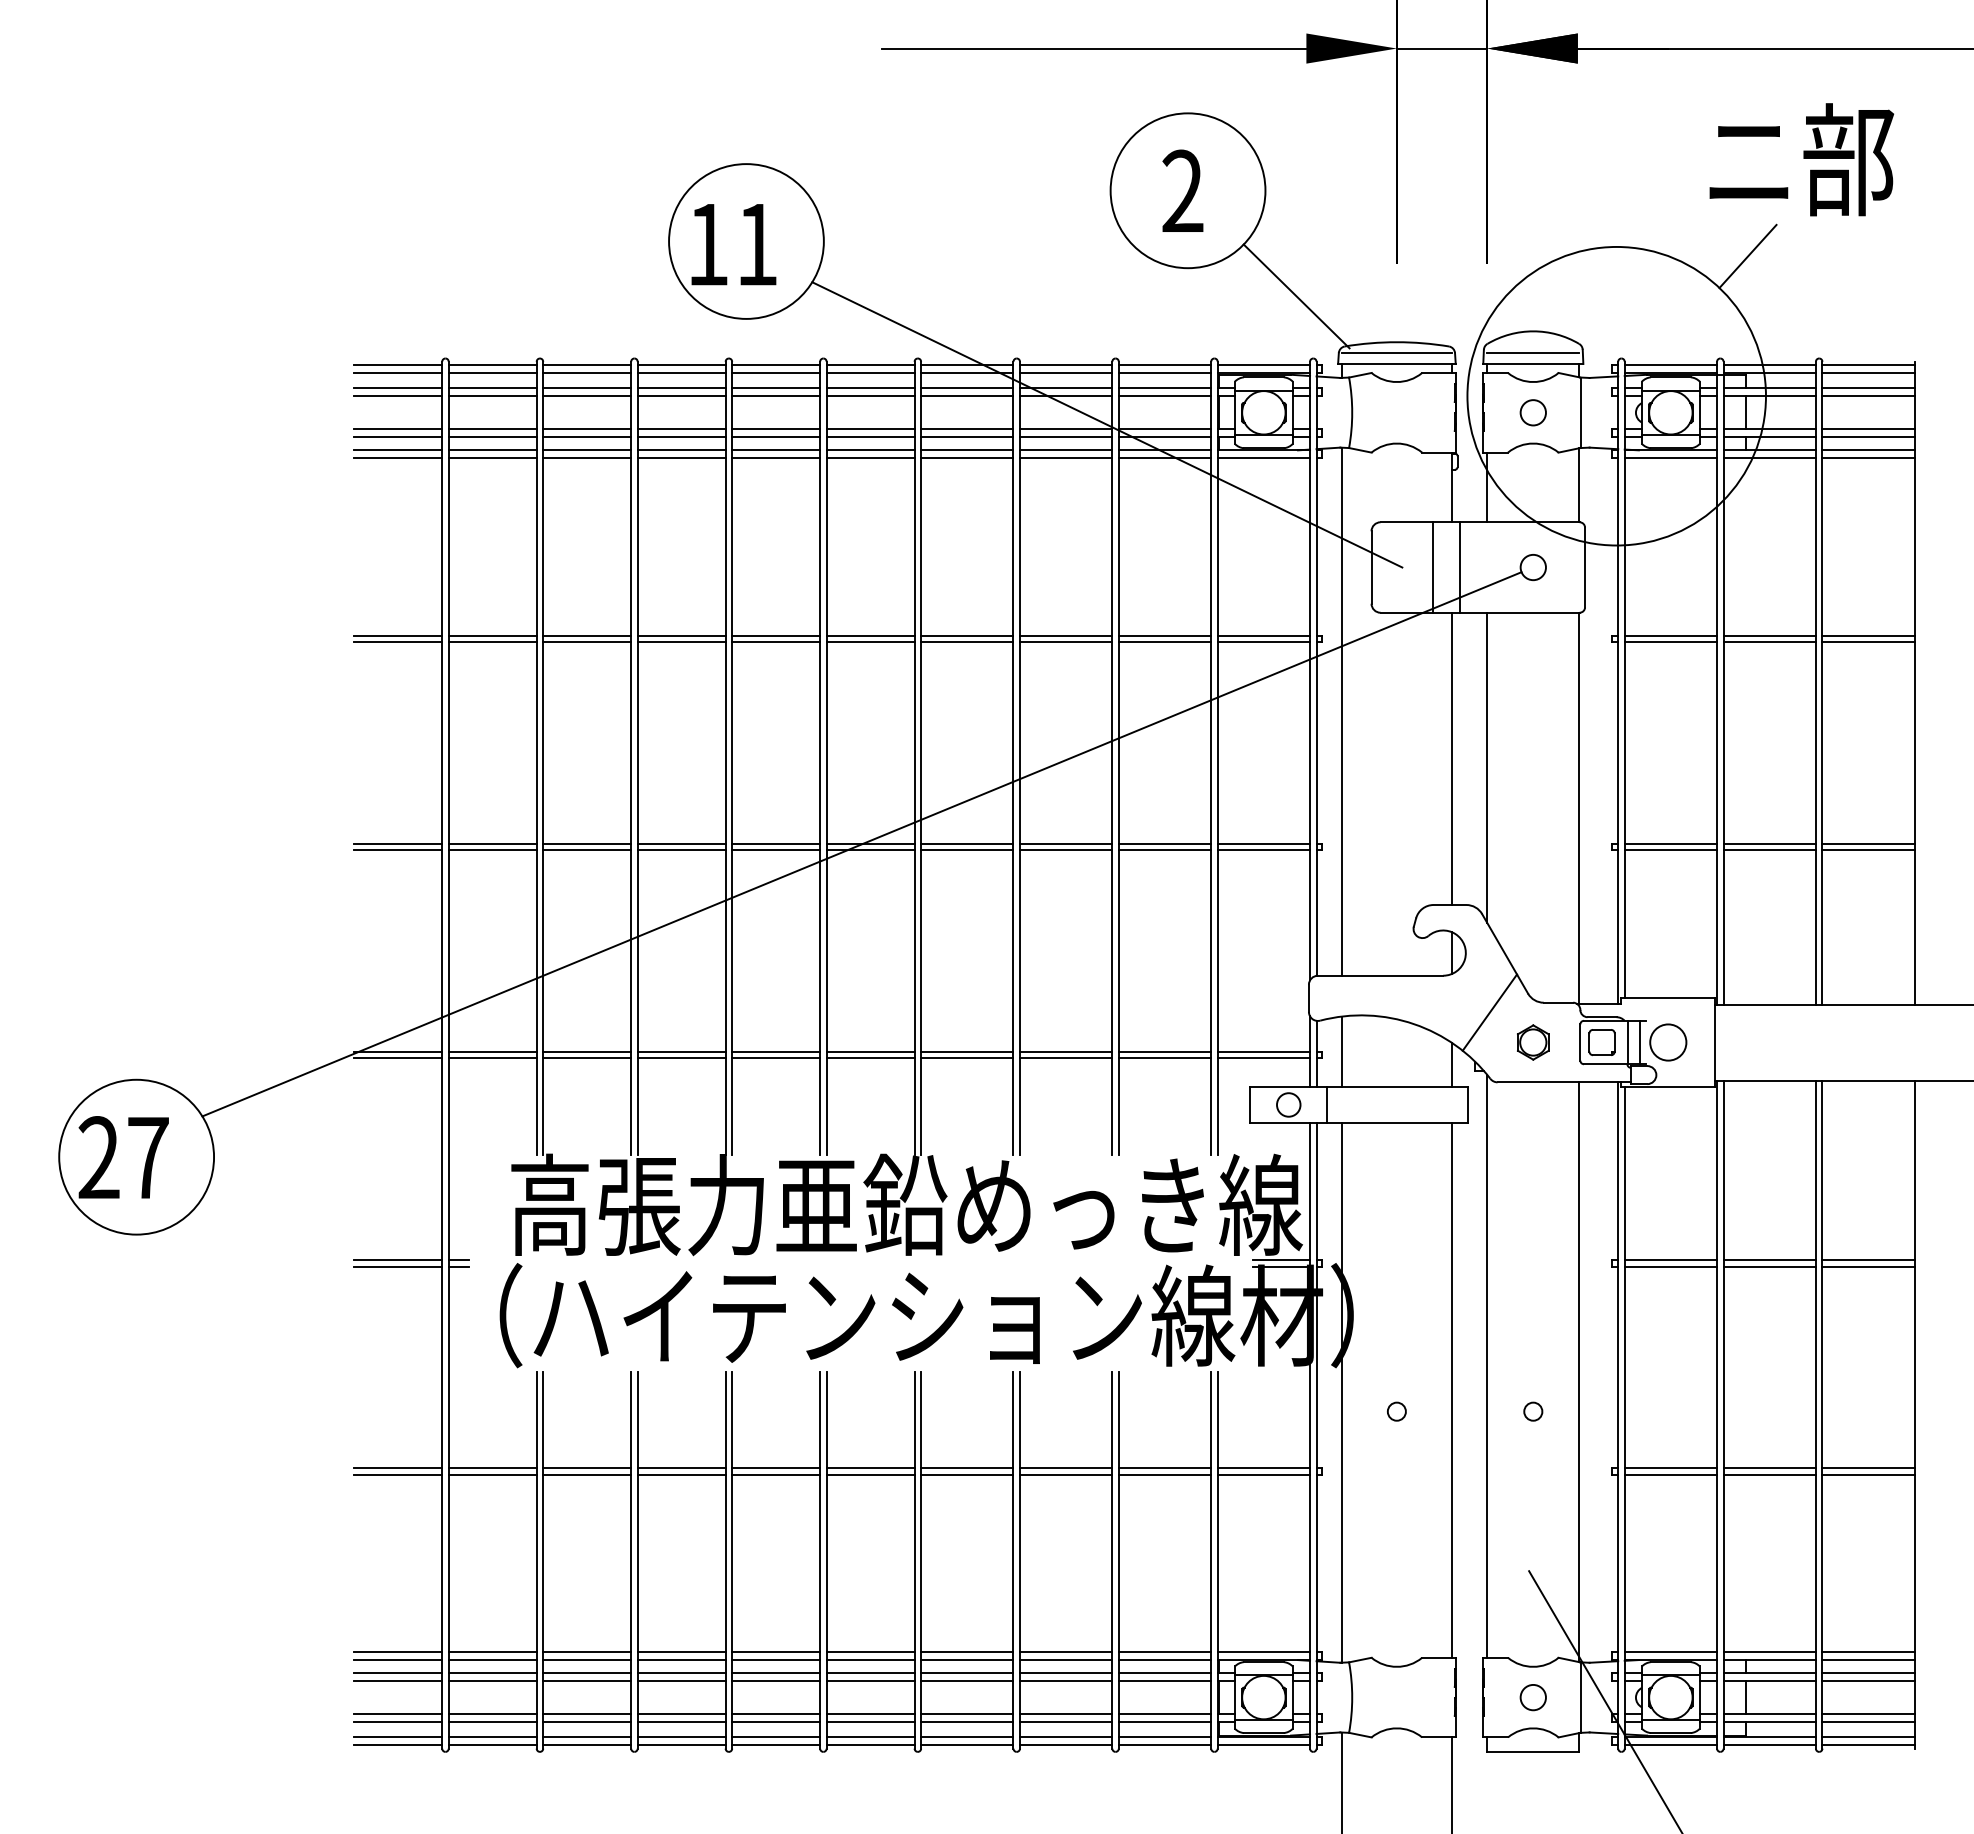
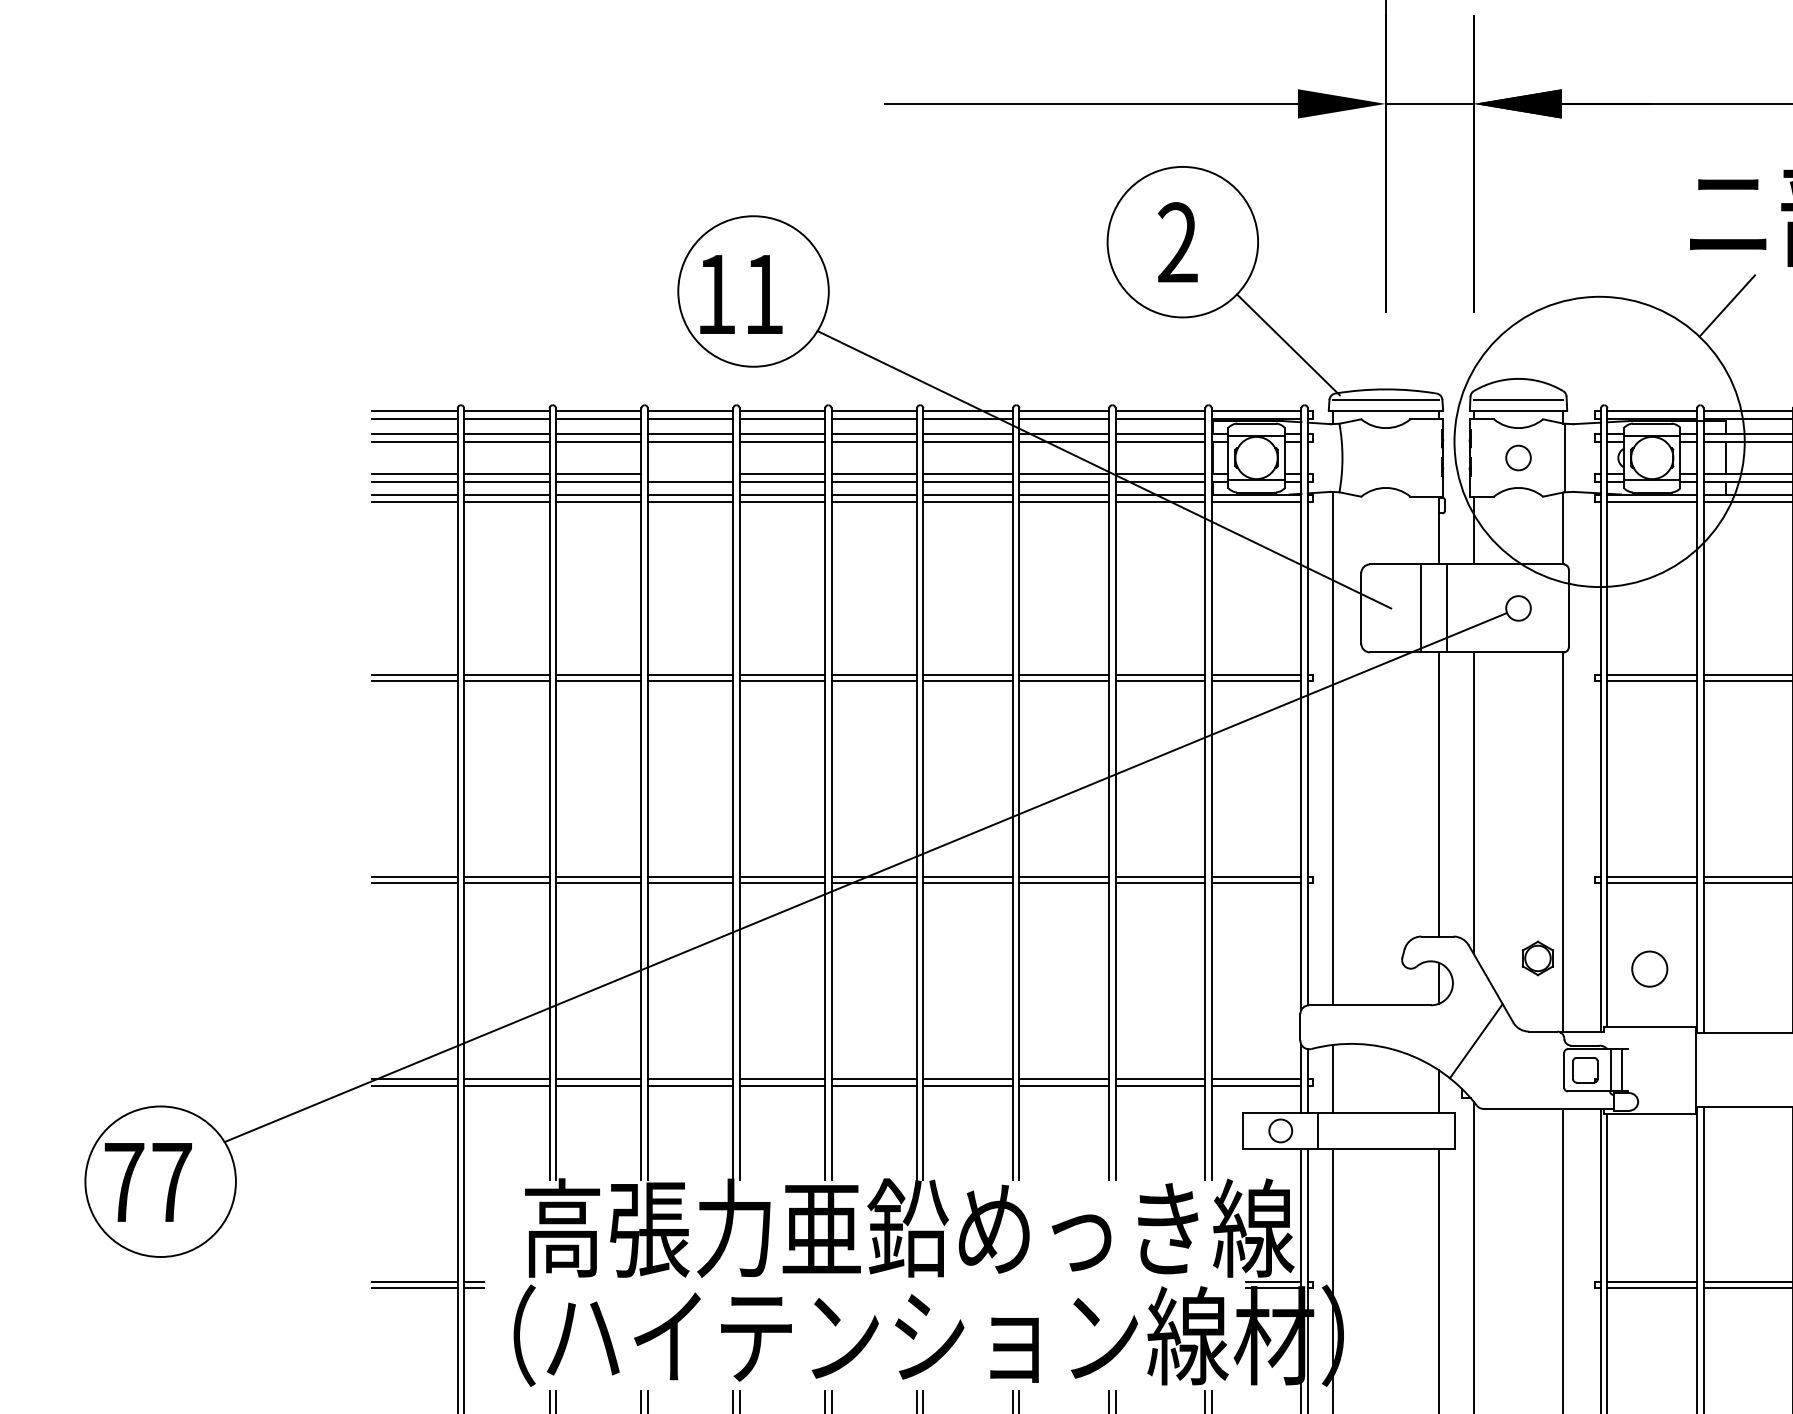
line: (681, 429) -> (690, 474), removed
part: (1533, 1042) -> (1538, 958), moved
circle: (1668, 1042) -> (1649, 969), moved
text: (98, 1157) -> (123, 1182), 27 -> 77

